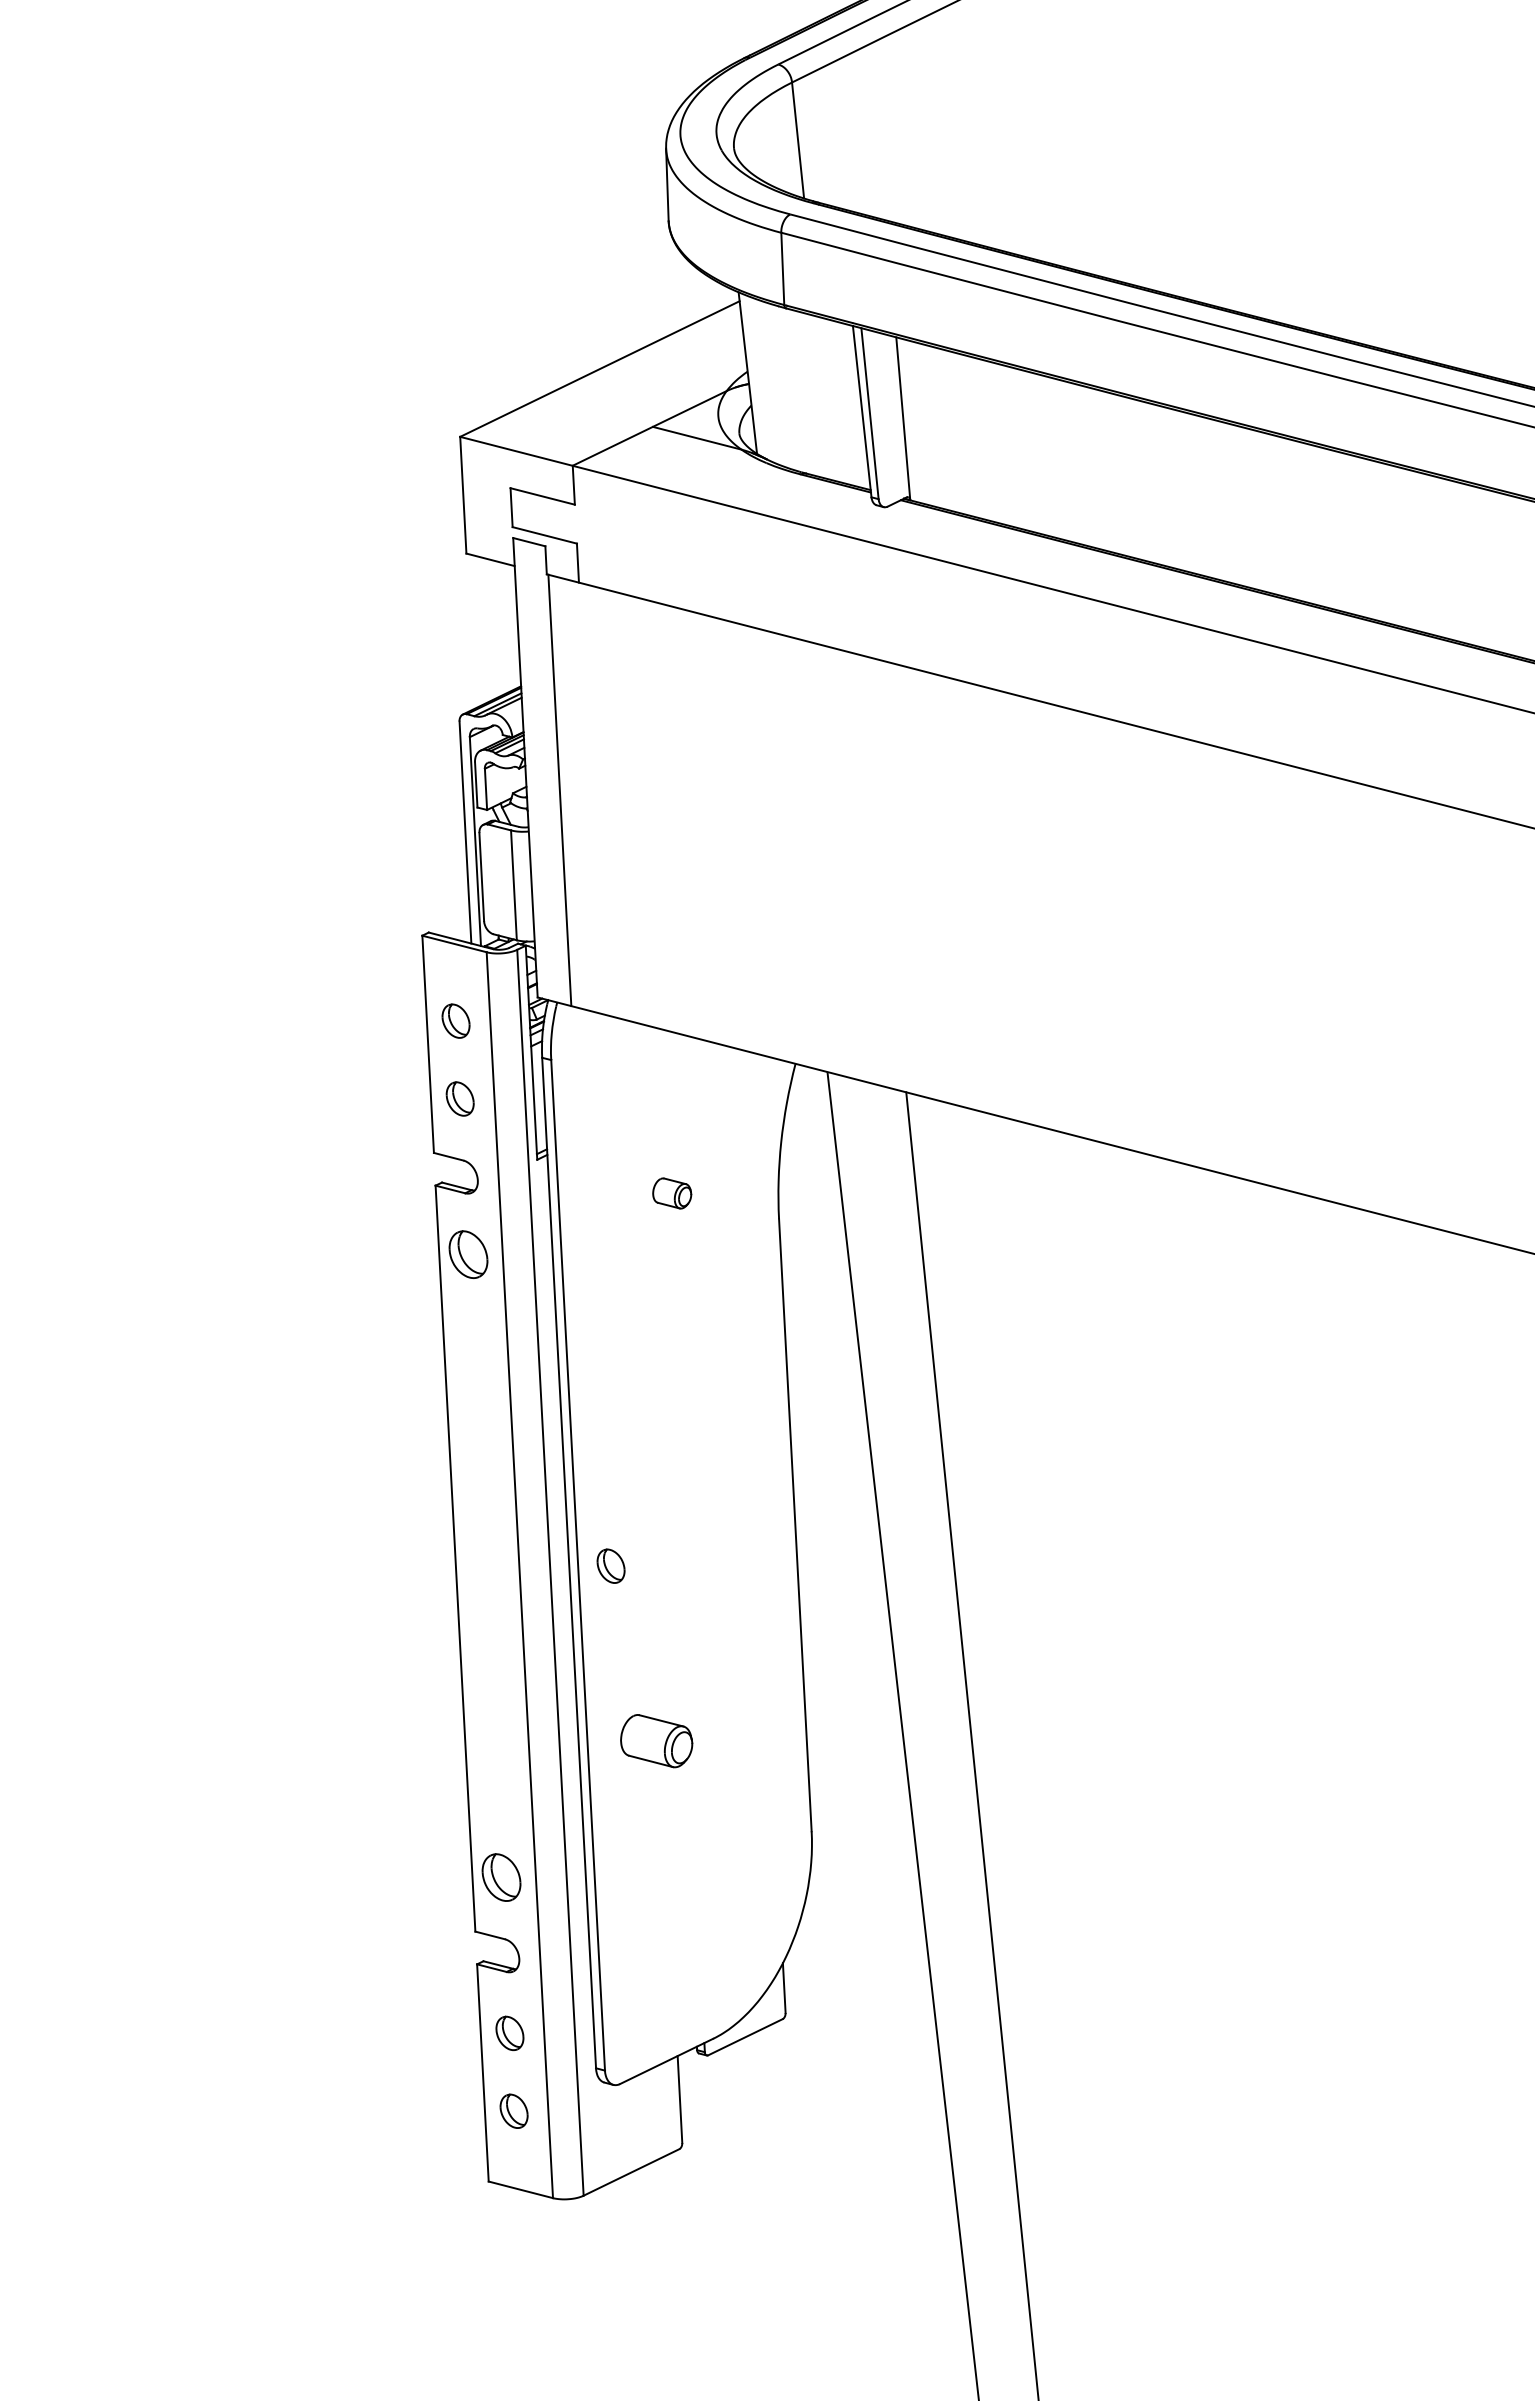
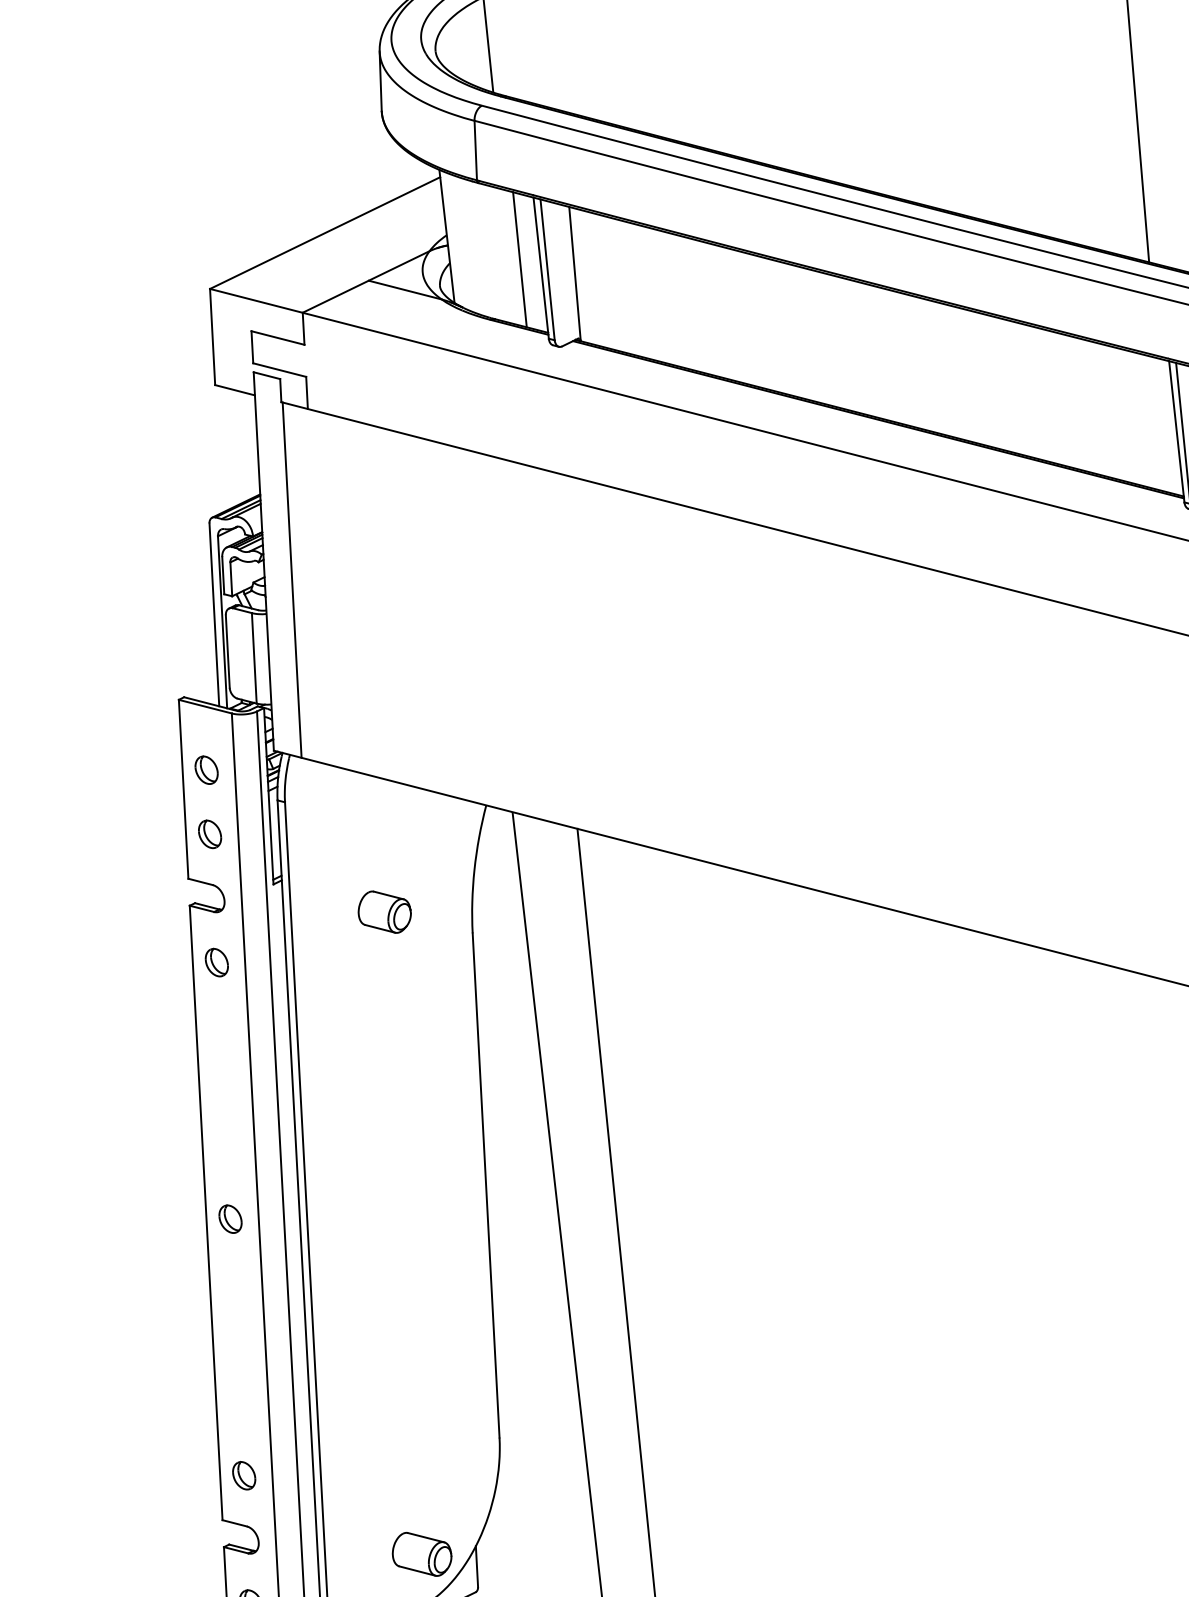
line: (836, 401) -> (520, 259), added
part: (671, 1193) -> (384, 912), size x1.67
part: (468, 1254) -> (216, 962), size x0.71
part: (610, 1565) -> (230, 1218), moved
part: (656, 1741) -> (421, 1554), moved
part: (501, 1877) -> (244, 1475), size x0.71

